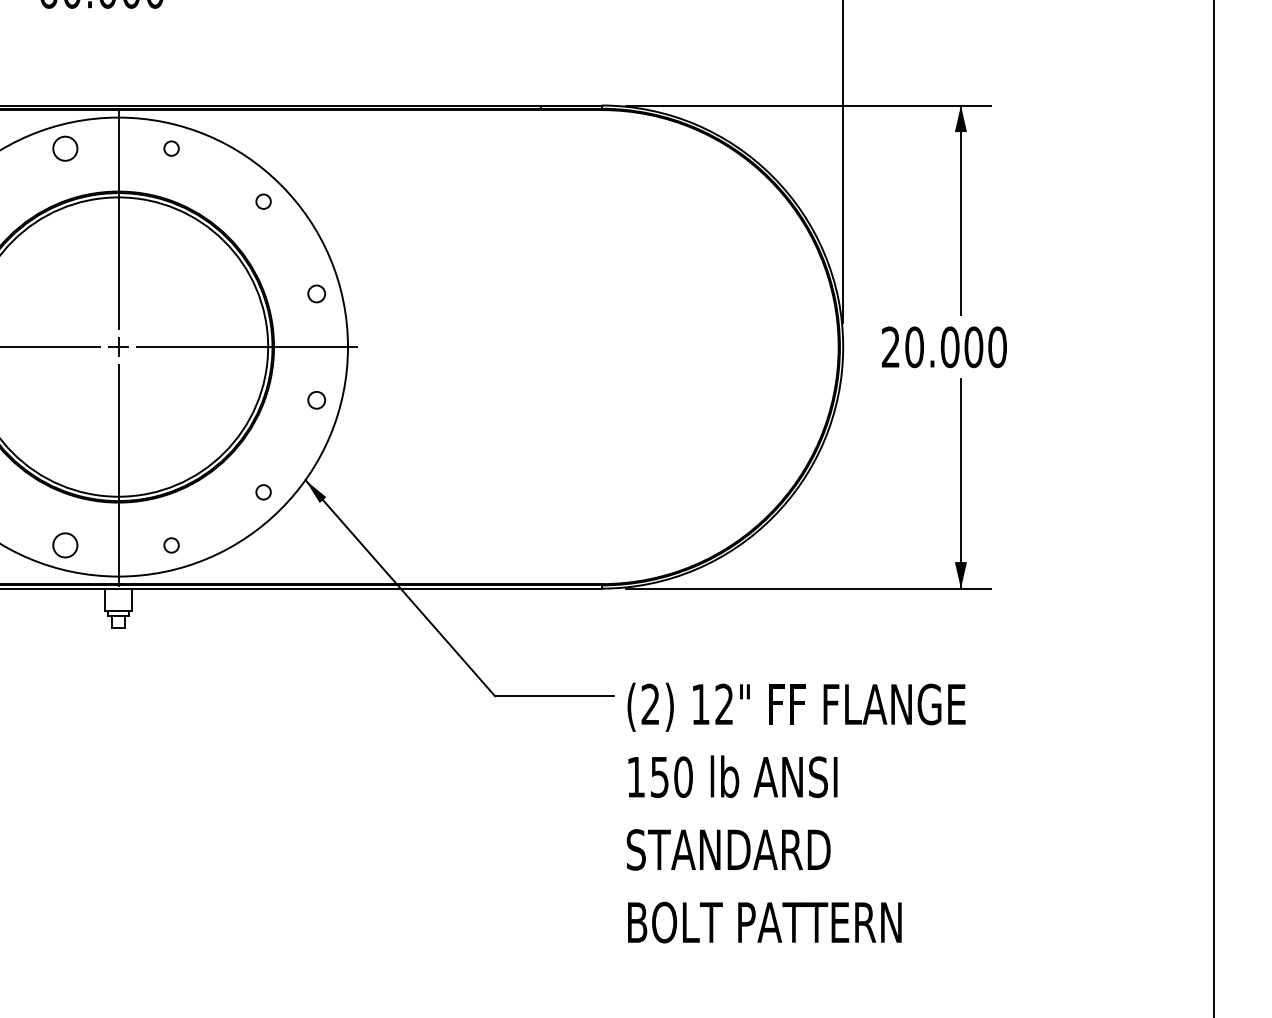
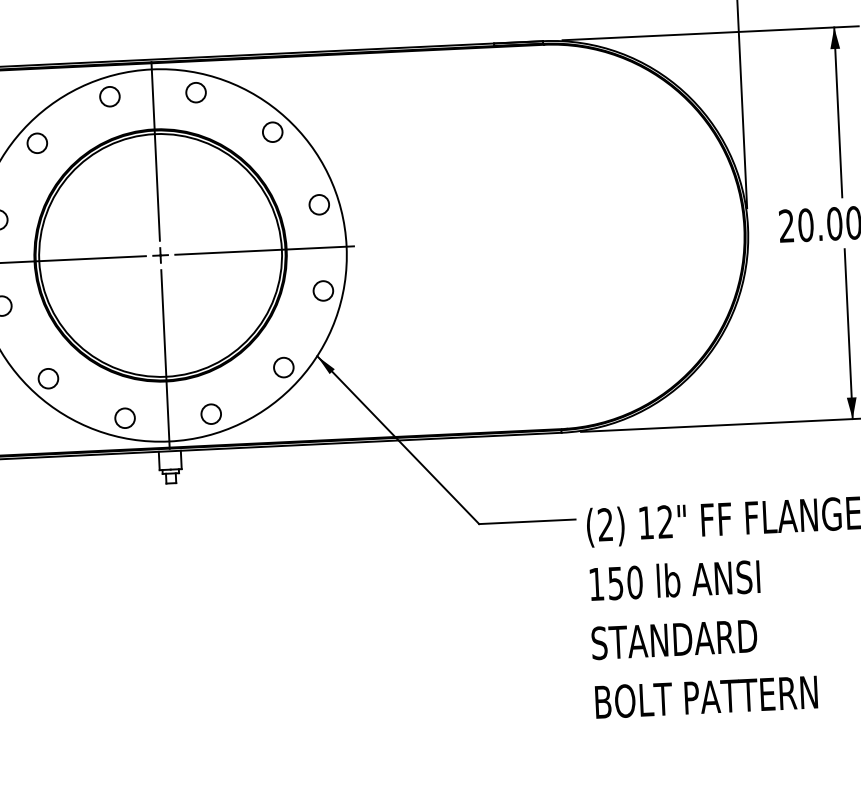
circle: (171, 148) -> (195, 92), size x1.67
circle: (263, 201) -> (272, 131), size x1.67
circle: (316, 293) -> (319, 204), size x1.43
circle: (316, 400) -> (323, 291), size x1.43
circle: (263, 492) -> (283, 367), size x1.67
circle: (171, 545) -> (211, 414), size x1.67

